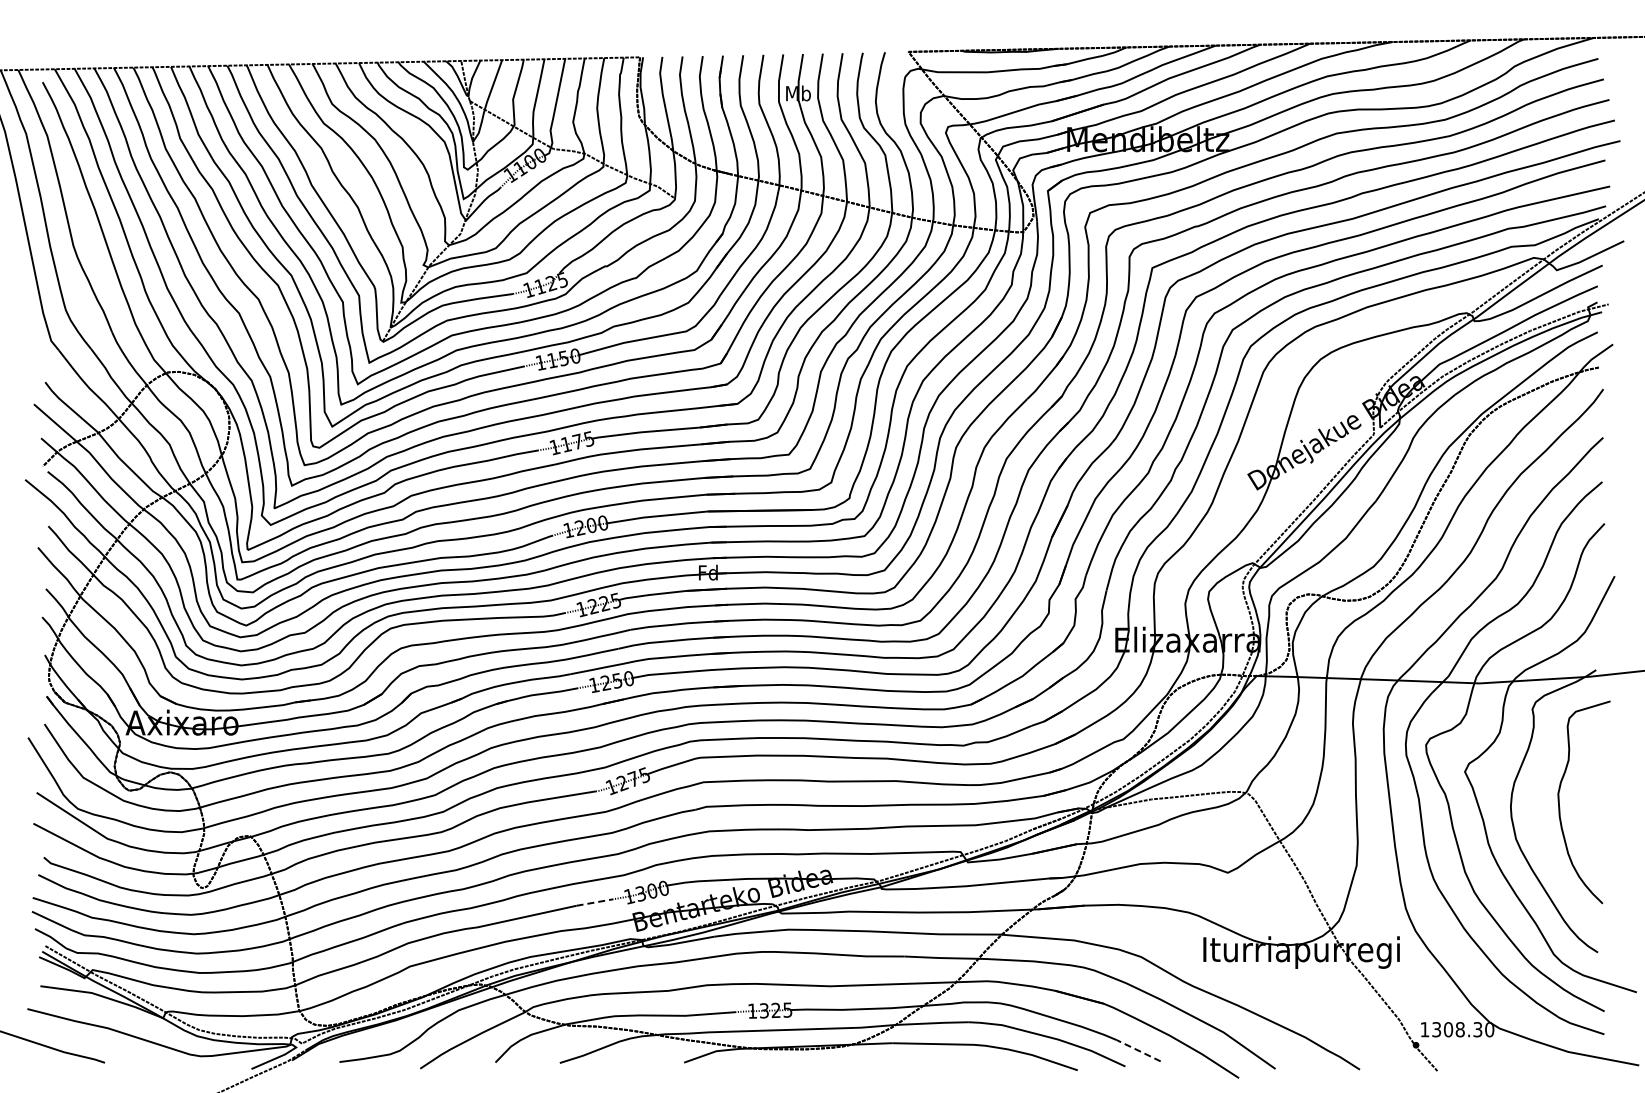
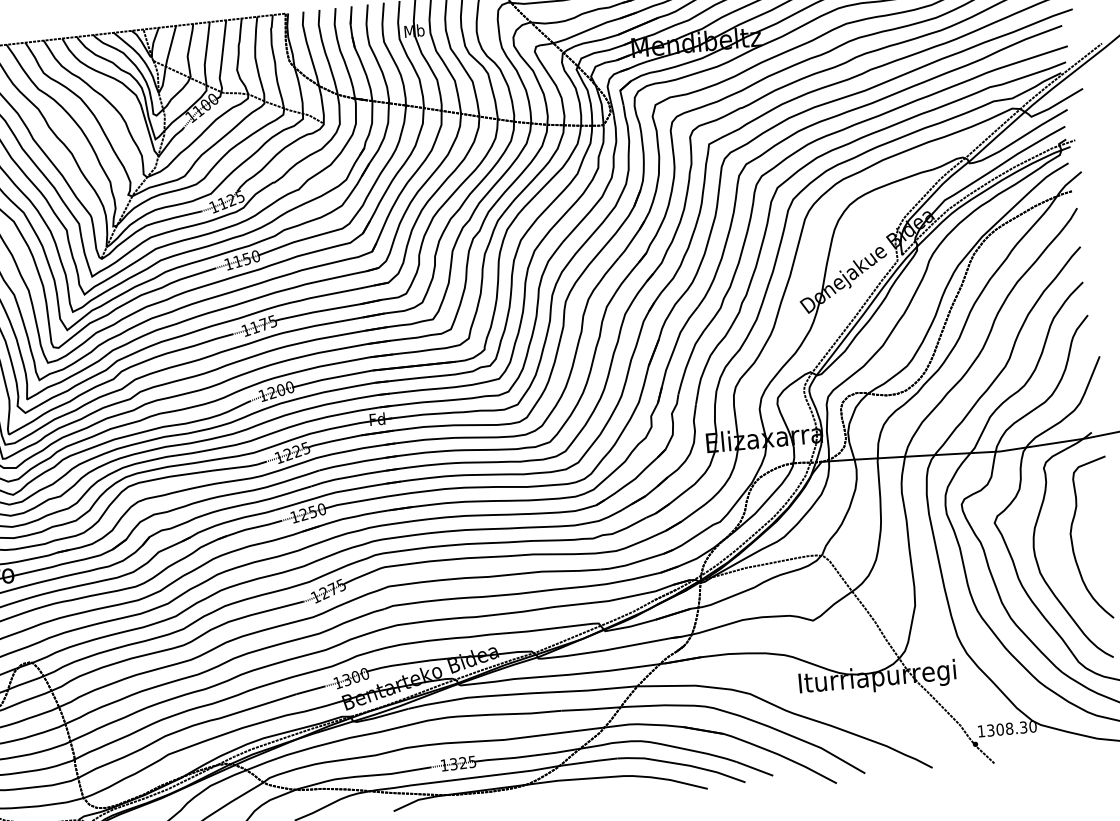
line: (595, 902) -> (311, 690), dashed -> solid
line: (1138, 1050) -> (754, 768), dashed -> solid

